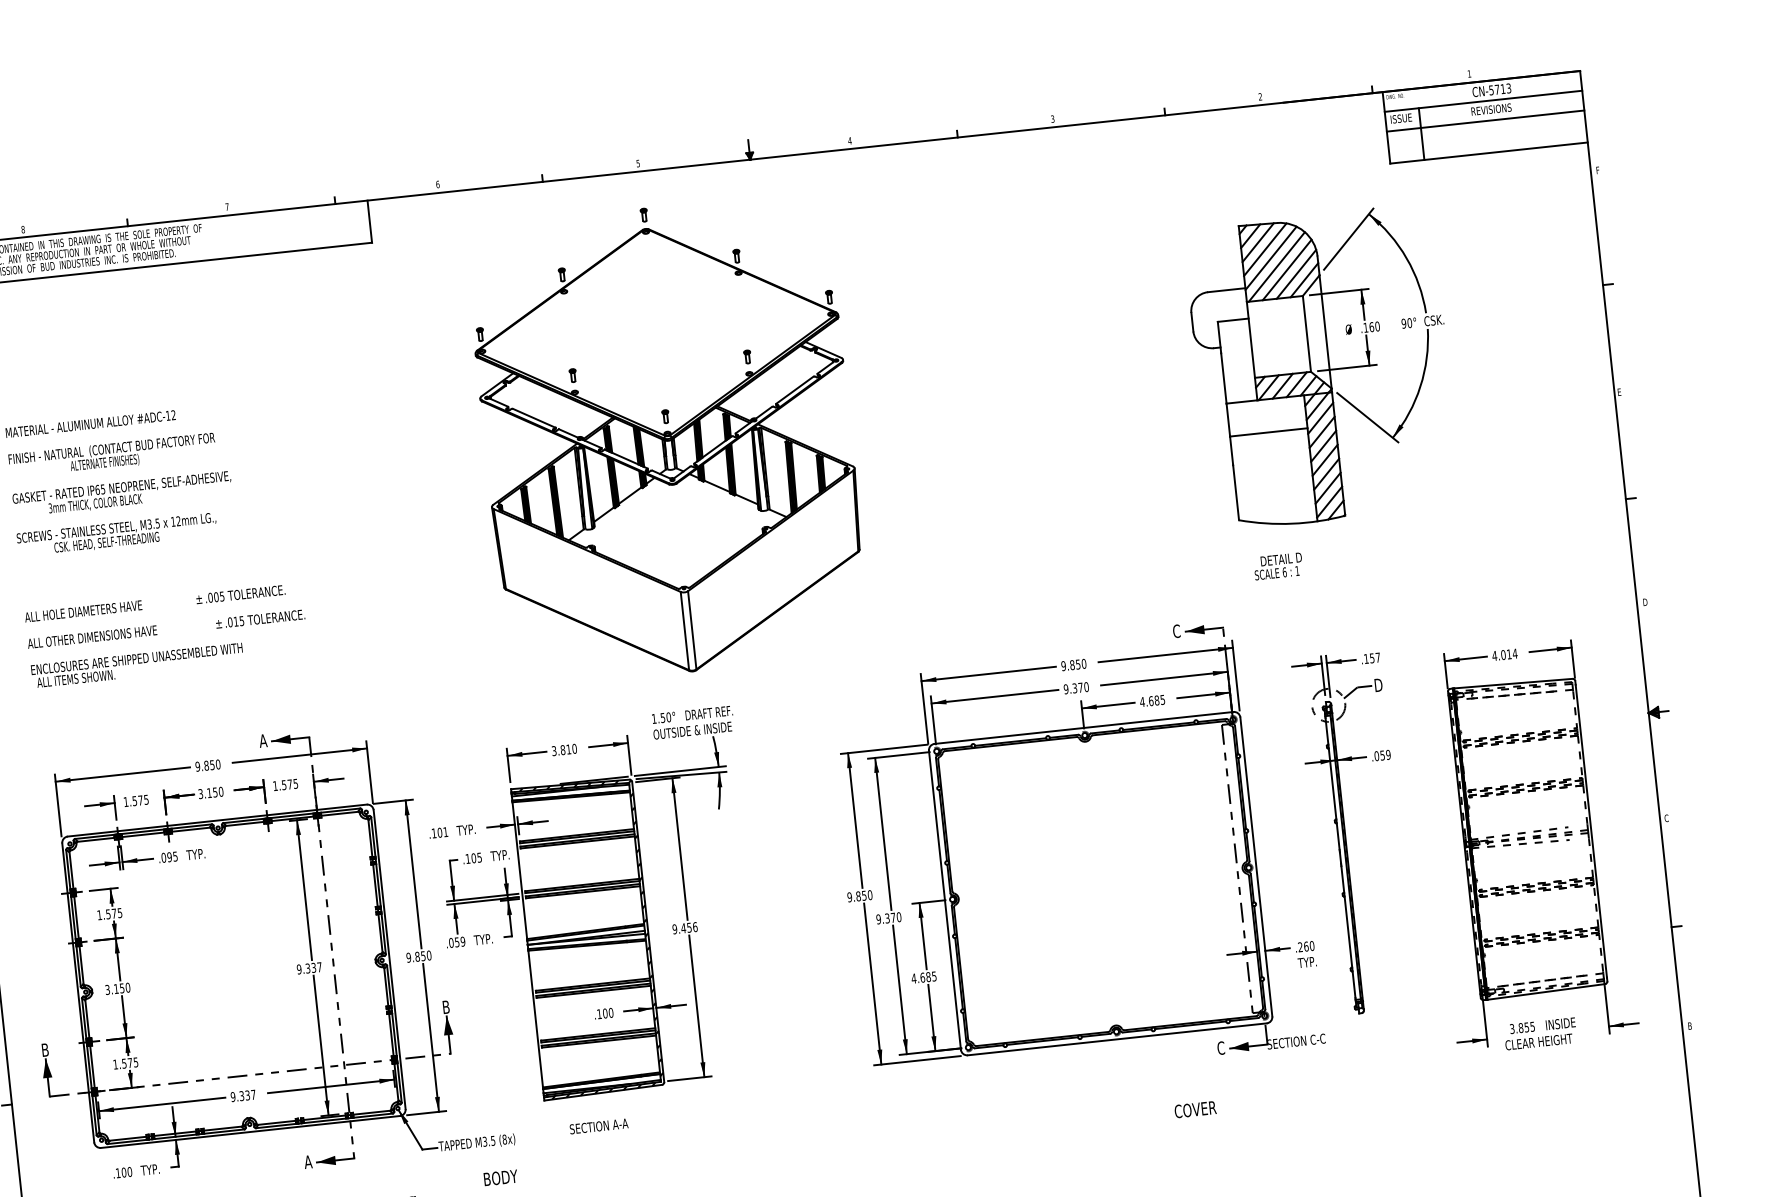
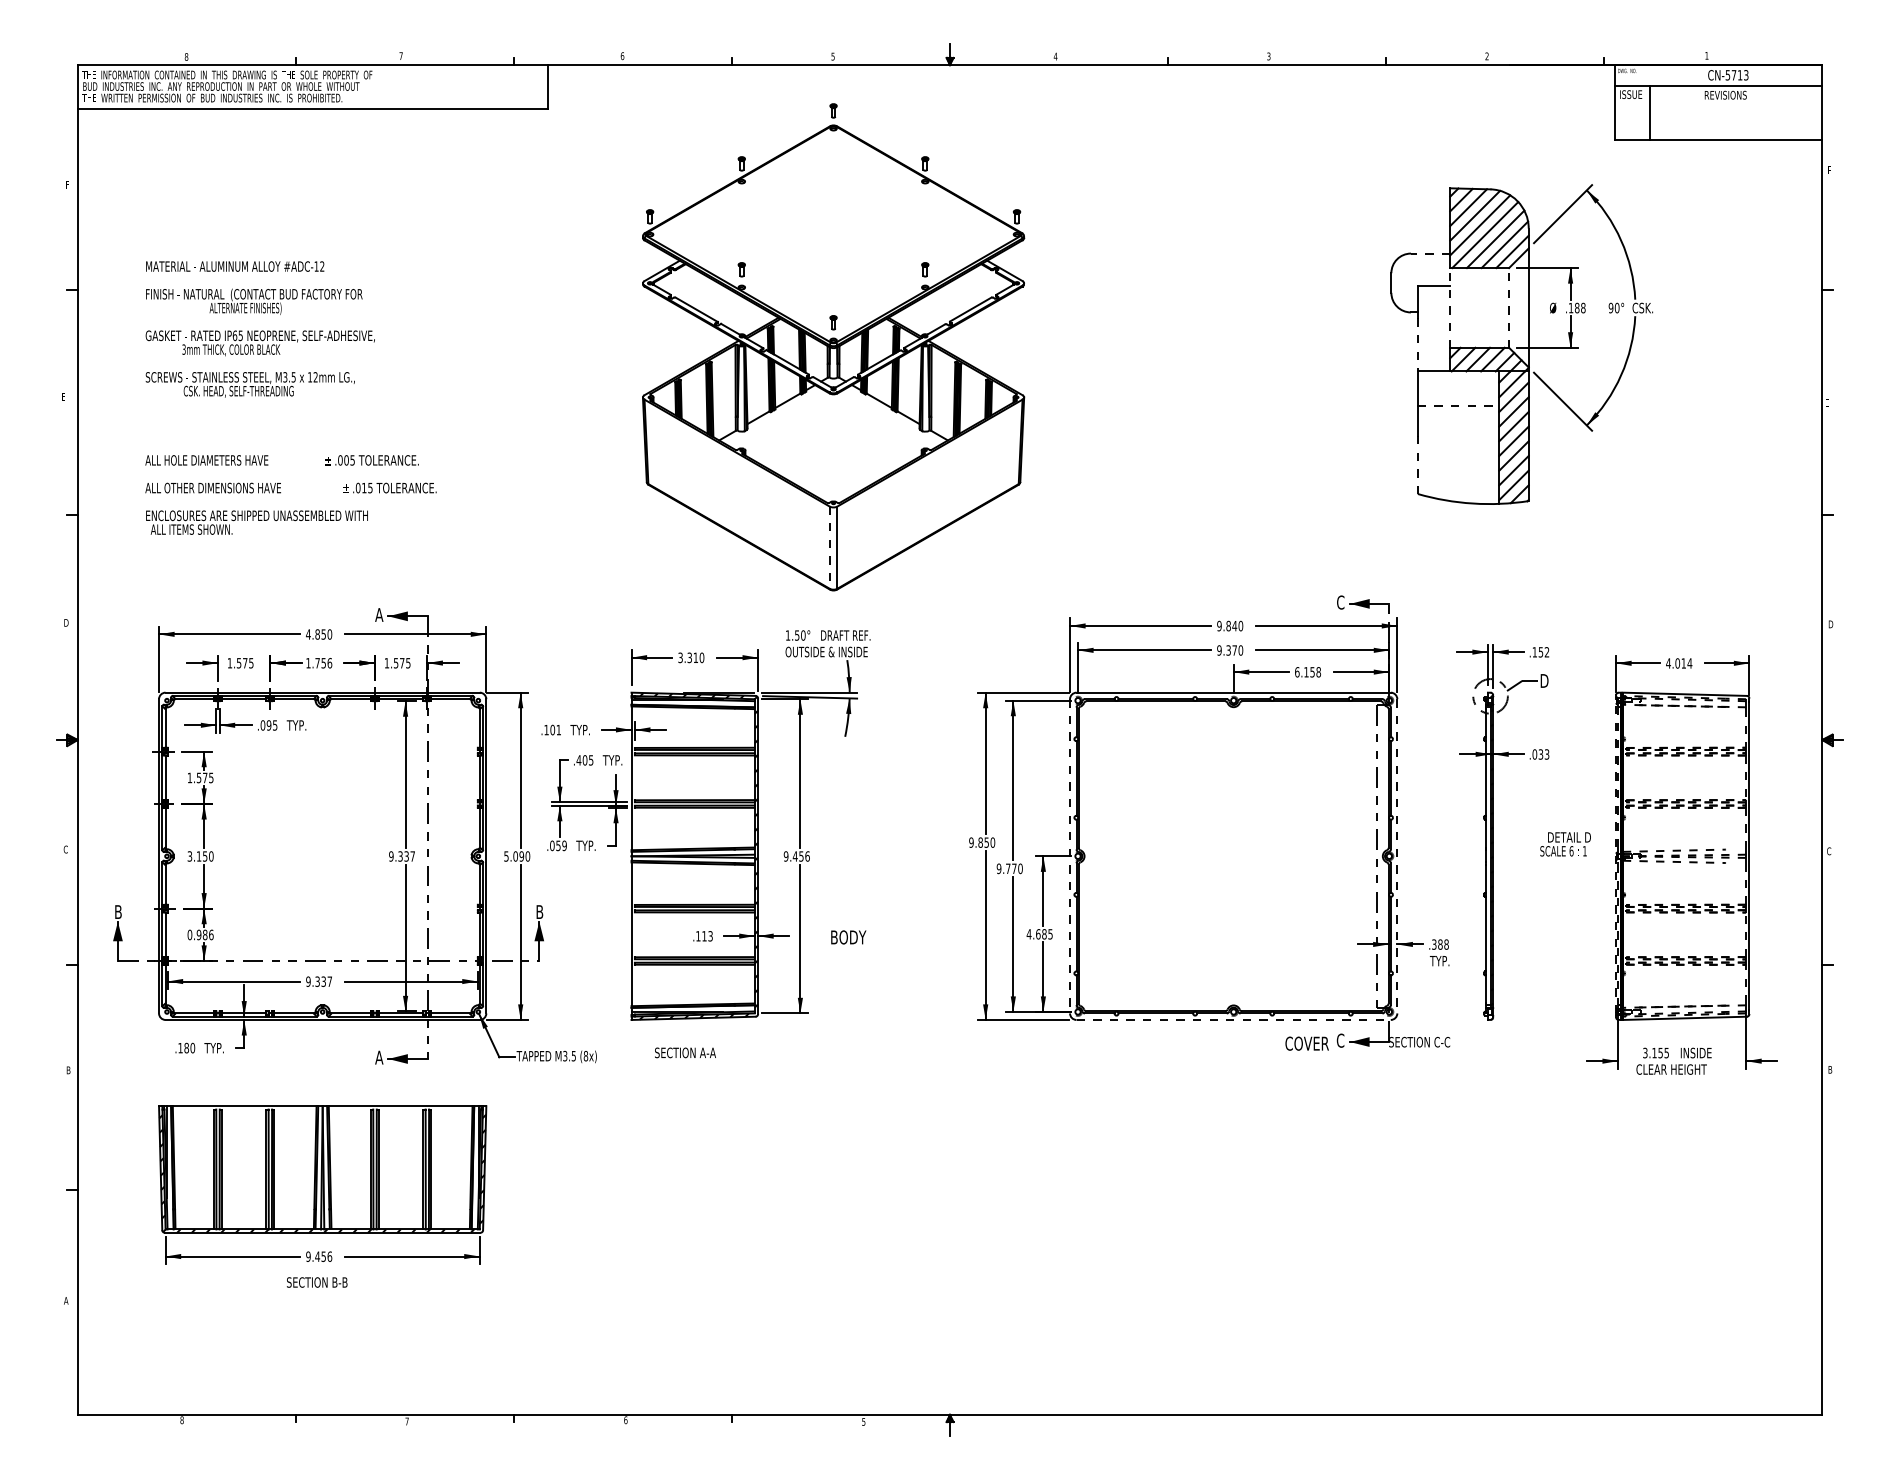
line: (1485, 120) -> (1718, 106), removed
line: (1226, 290) -> (1430, 253), solid -> dashed
text: (1373, 326) -> (1579, 307), .160 -> .188
line: (1307, 333) -> (1509, 307), solid -> dashed
line: (1251, 339) -> (1450, 307), solid -> dashed
line: (1223, 378) -> (1417, 345), solid -> dashed
line: (1268, 432) -> (1458, 406), solid -> dashed
line: (1235, 493) -> (1417, 465), solid -> dashed
text: (1278, 566) -> (1565, 844), moved
line: (684, 631) -> (829, 548), solid -> dashed
text: (1377, 657) -> (1546, 652), .157 -> .152
text: (1078, 664) -> (1234, 626), 9.850 -> 9.840
text: (1152, 701) -> (1307, 672), 4.685 -> 6.158
text: (562, 749) -> (689, 657), 3.810 -> 3.310
text: (1386, 755) -> (1544, 754), .059 -> .033
text: (197, 766) -> (308, 634), 9.850 -> 4.850
text: (211, 793) -> (319, 663), 3.150 -> 1.756
line: (1464, 843) -> (1616, 855), solid -> dashed
text: (467, 859) -> (578, 760), .105 -> .405
line: (1256, 867) -> (1397, 856), solid -> dashed
line: (945, 900) -> (1070, 856), solid -> dashed
text: (887, 918) -> (1008, 868), 9.370 -> 9.770
text: (1306, 946) -> (1440, 944), .260 -> .388
text: (416, 956) -> (514, 856), 9.850 -> 5.090
text: (608, 1013) -> (707, 936), .100 -> .113
text: (1520, 1027) -> (1654, 1052), 3.855 -> 3.155
line: (1118, 1038) -> (1234, 1019), solid -> dashed
text: (125, 1063) -> (200, 934), 1.575 -> 0.986
text: (1194, 1109) -> (1306, 1043), moved
text: (123, 1172) -> (186, 1048), .100 -> .180
text: (500, 1177) -> (848, 937), moved

